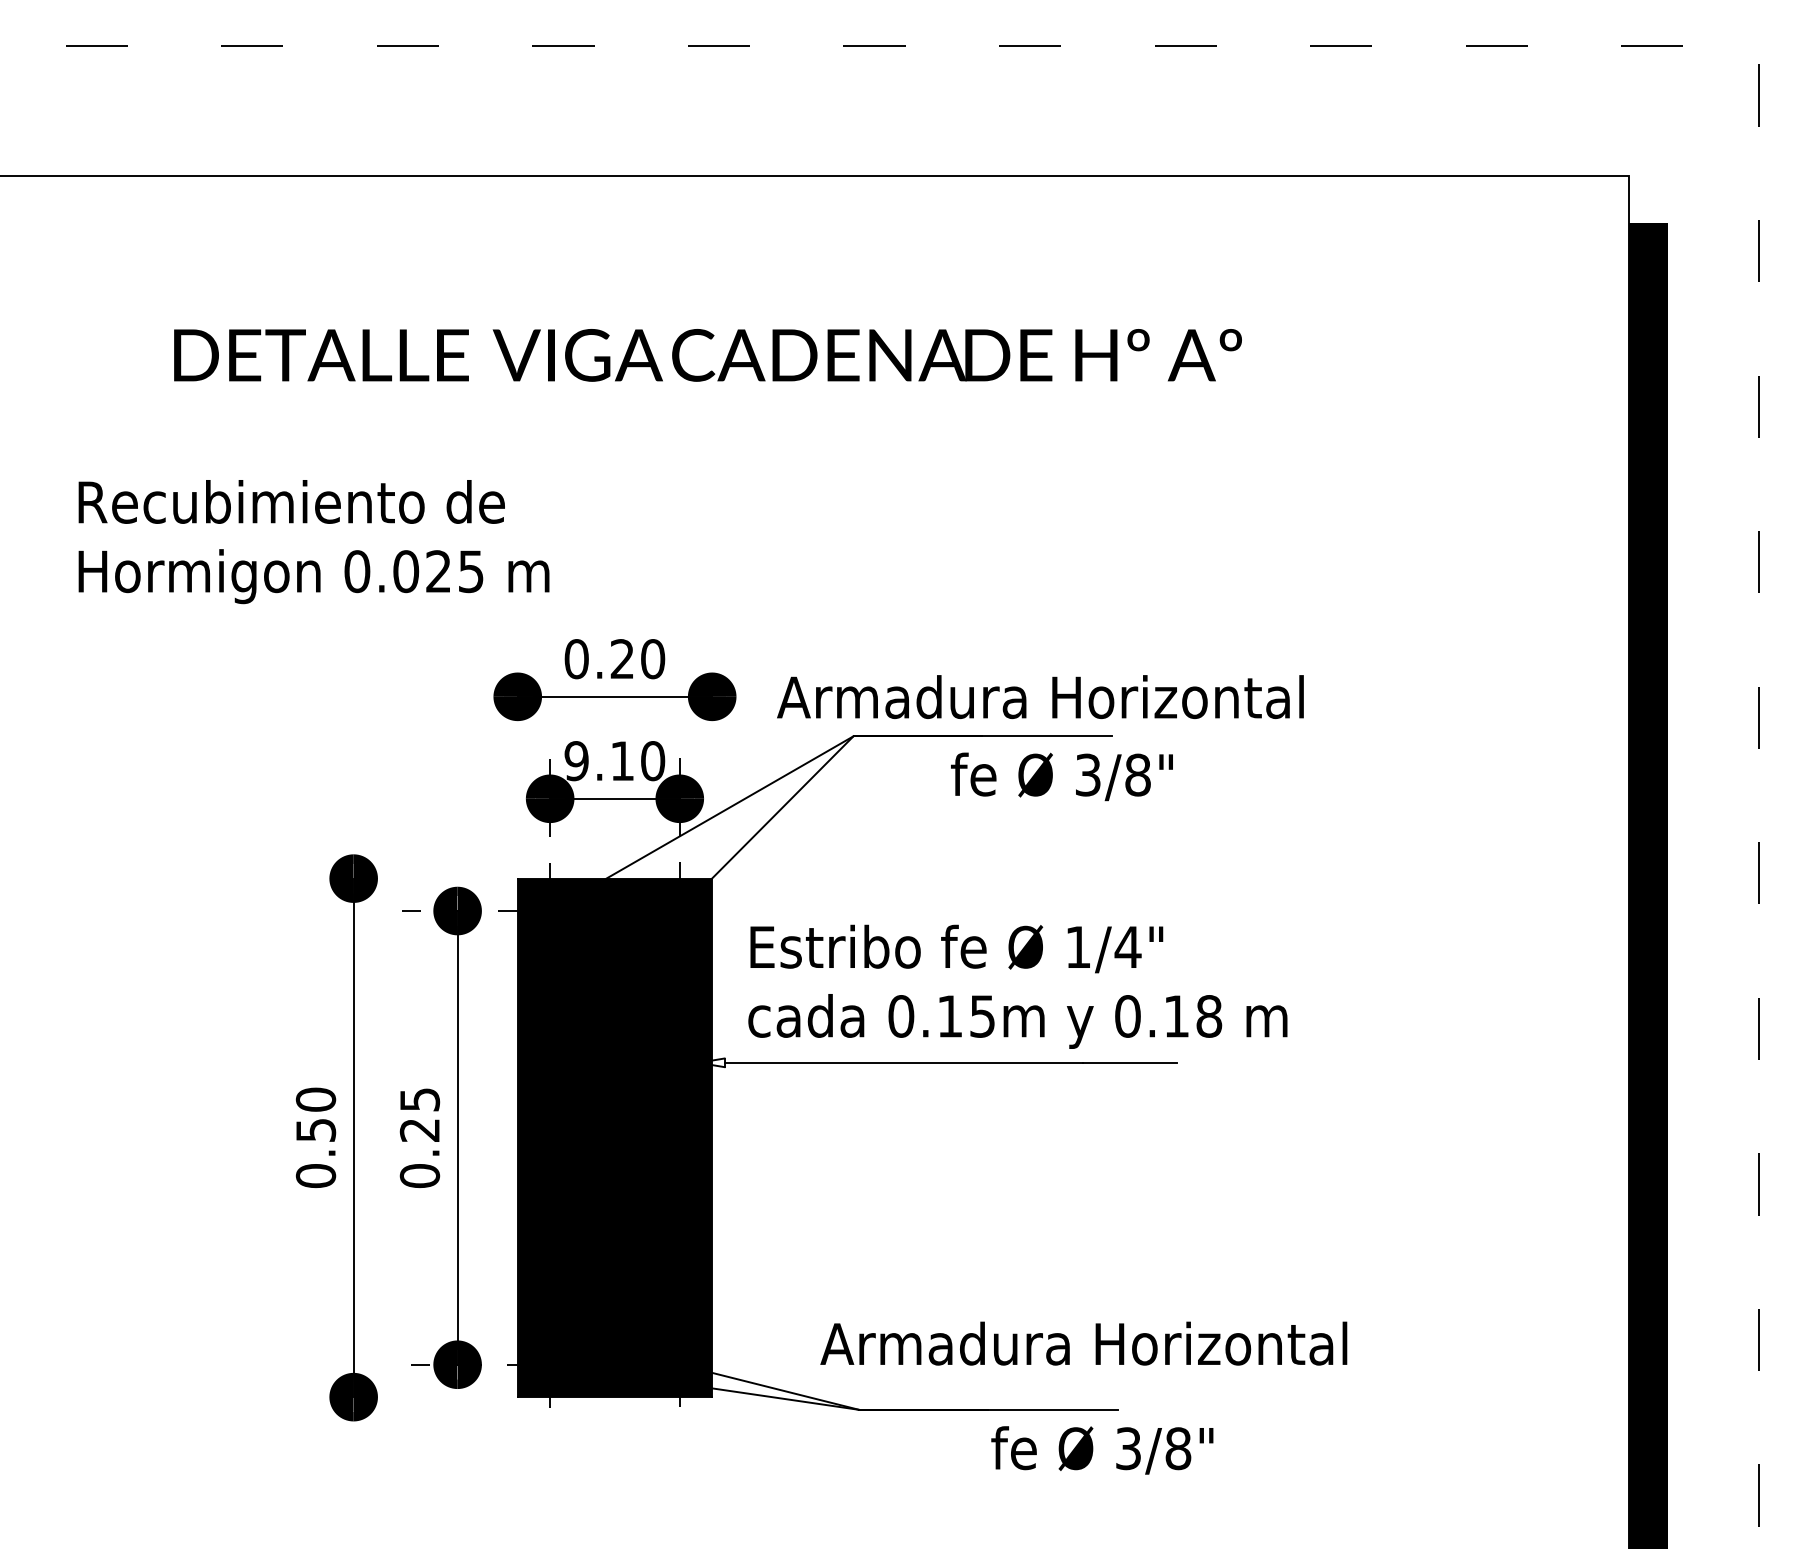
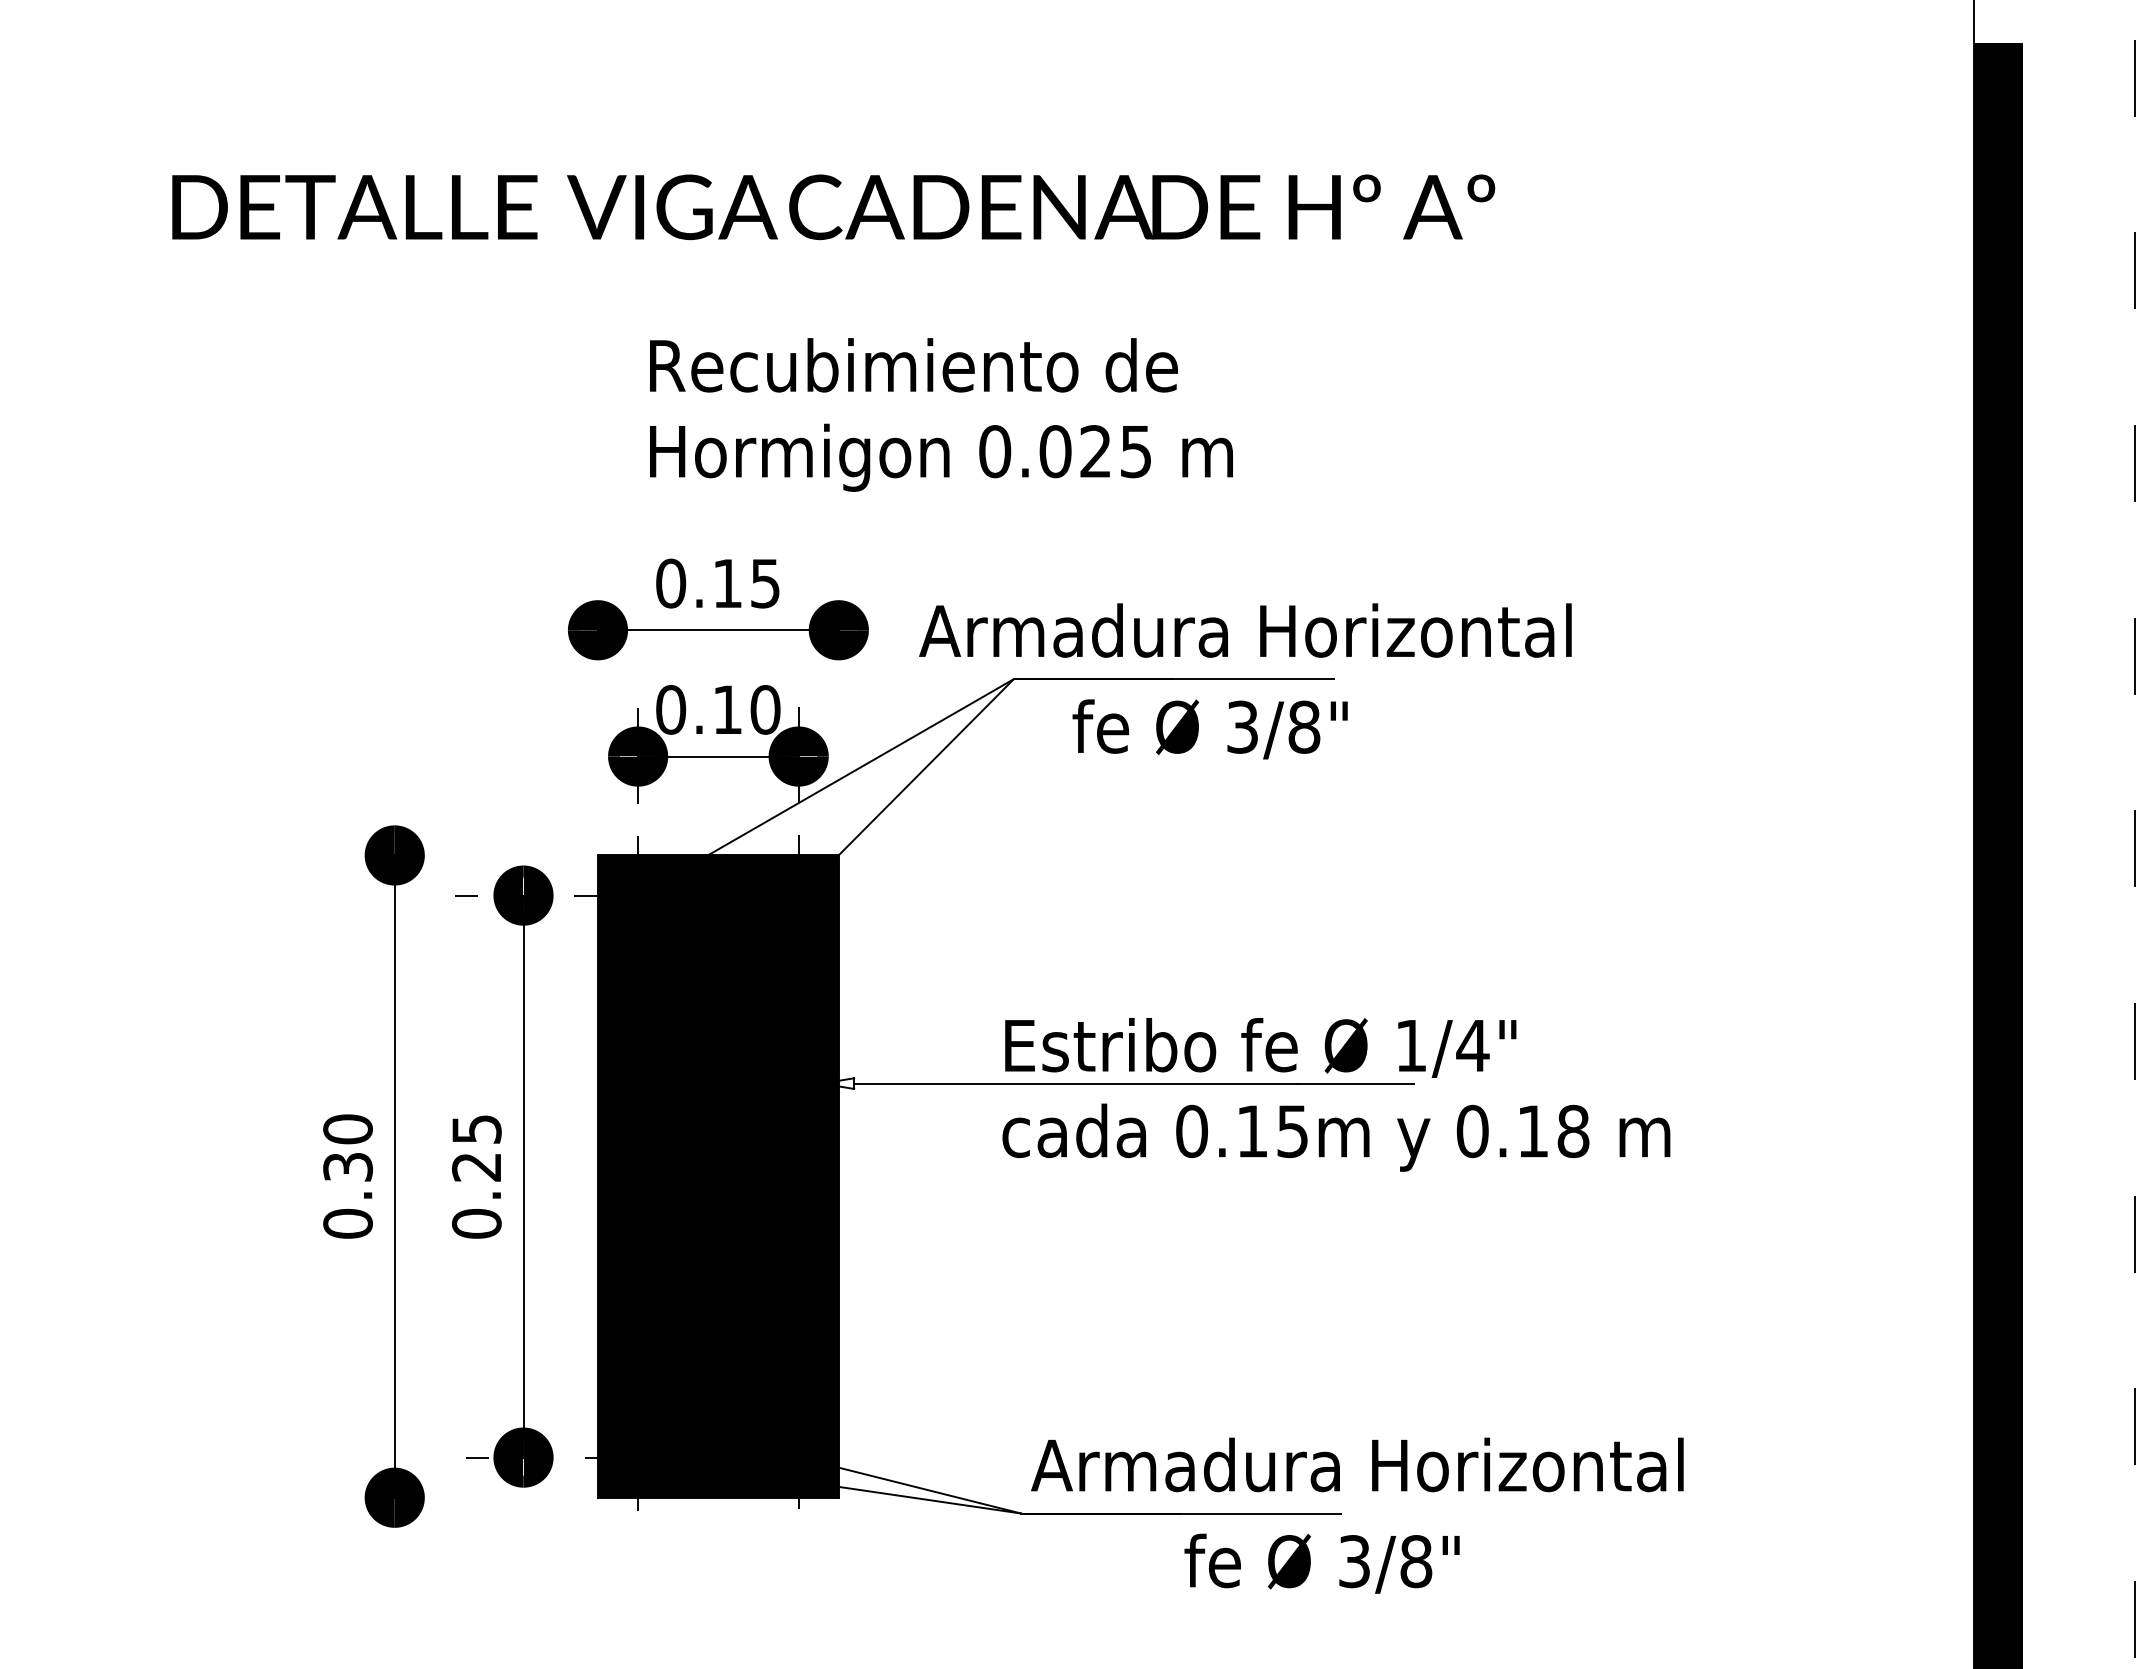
text: (313, 542) -> (940, 415), moved
text: (637, 659) -> (746, 584), 0.20 -> 0.15
text: (576, 761) -> (670, 710), 9.10 -> 0.10
text: (1061, 776) -> (1209, 728), moved
text: (1017, 986) -> (1335, 1094), moved
text: (315, 1129) -> (347, 1166), 0.50 -> 0.30
text: (1083, 1343) -> (1356, 1464), moved

